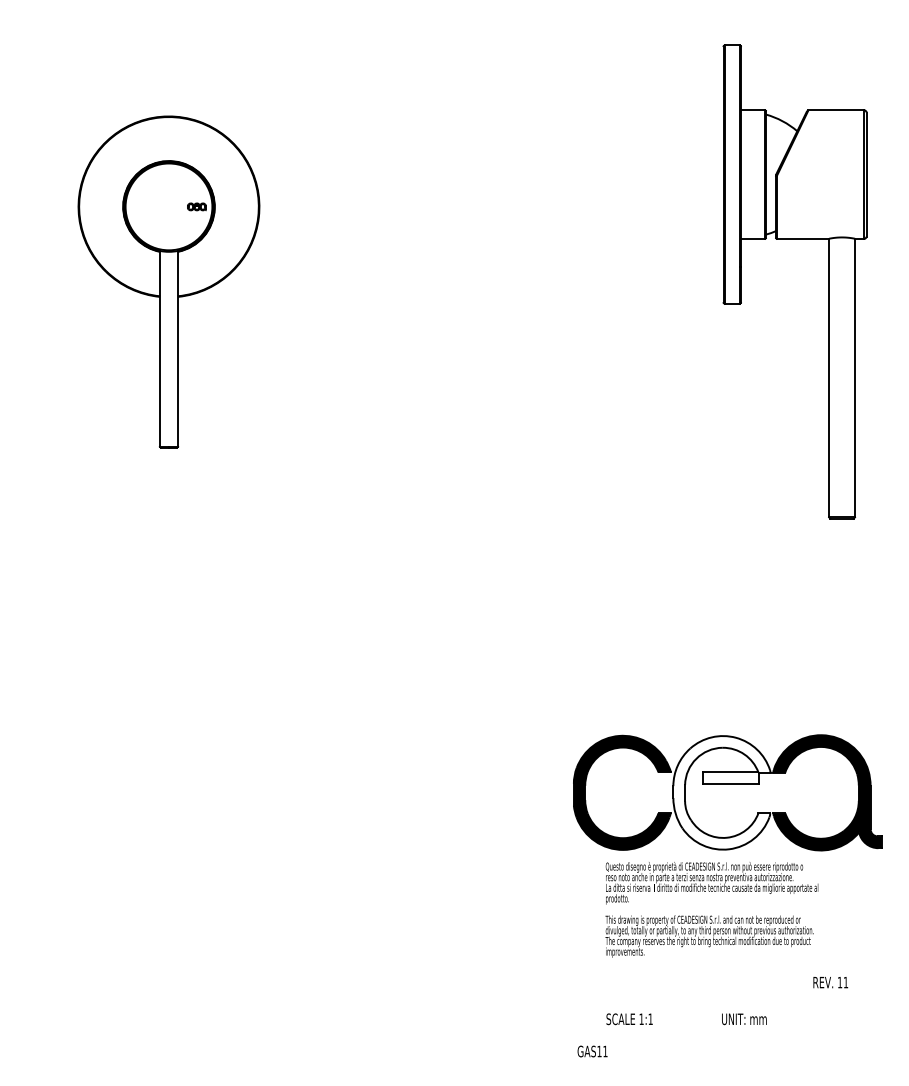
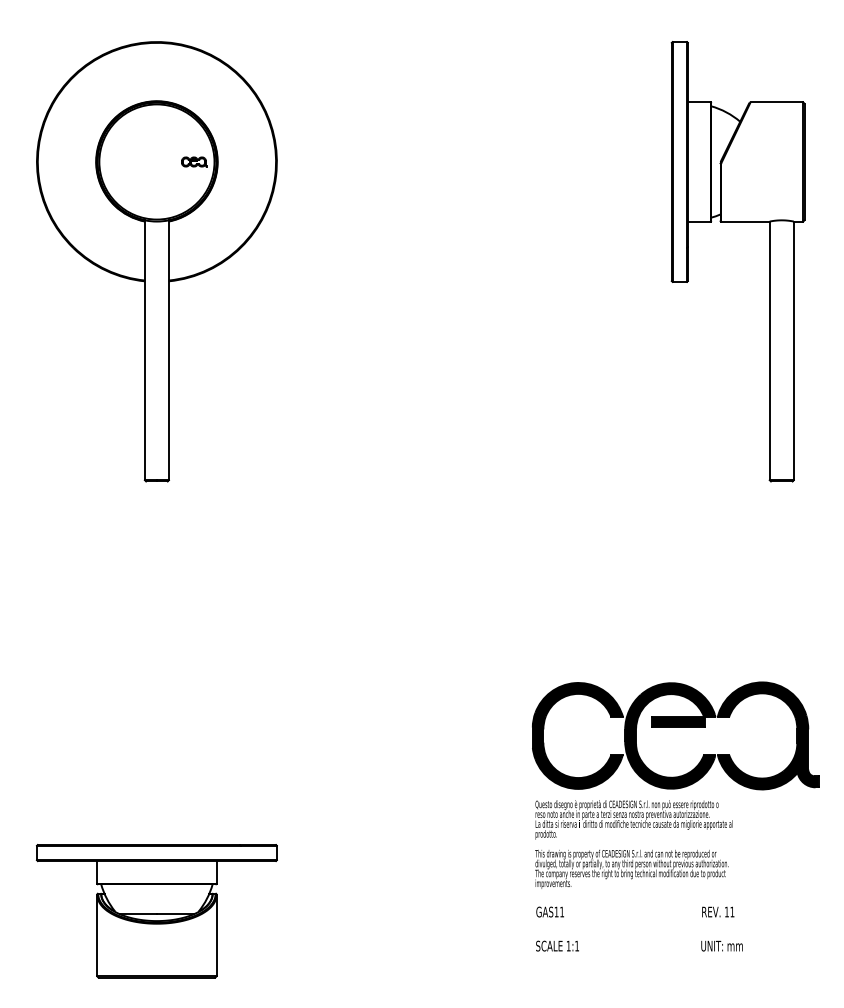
part: (168, 281) -> (156, 261), size x1.43
fill: (722, 792) -> (670, 735), added
text: (711, 909) -> (633, 844), moved
part: (168, 981) -> (156, 911), added
text: (830, 981) -> (718, 911), moved
text: (629, 1018) -> (557, 945), moved
text: (743, 1018) -> (721, 945), moved
text: (591, 1050) -> (549, 911), moved

